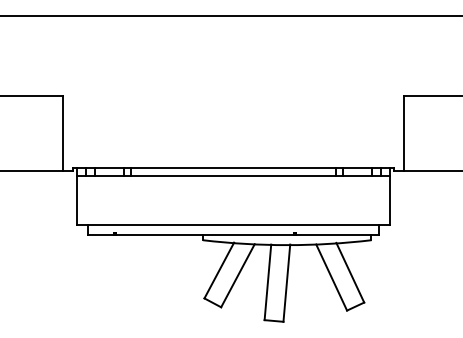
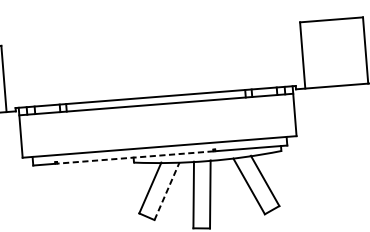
line: (204, 234) -> (134, 157), solid -> dashed
line: (237, 275) -> (166, 191), solid -> dashed

